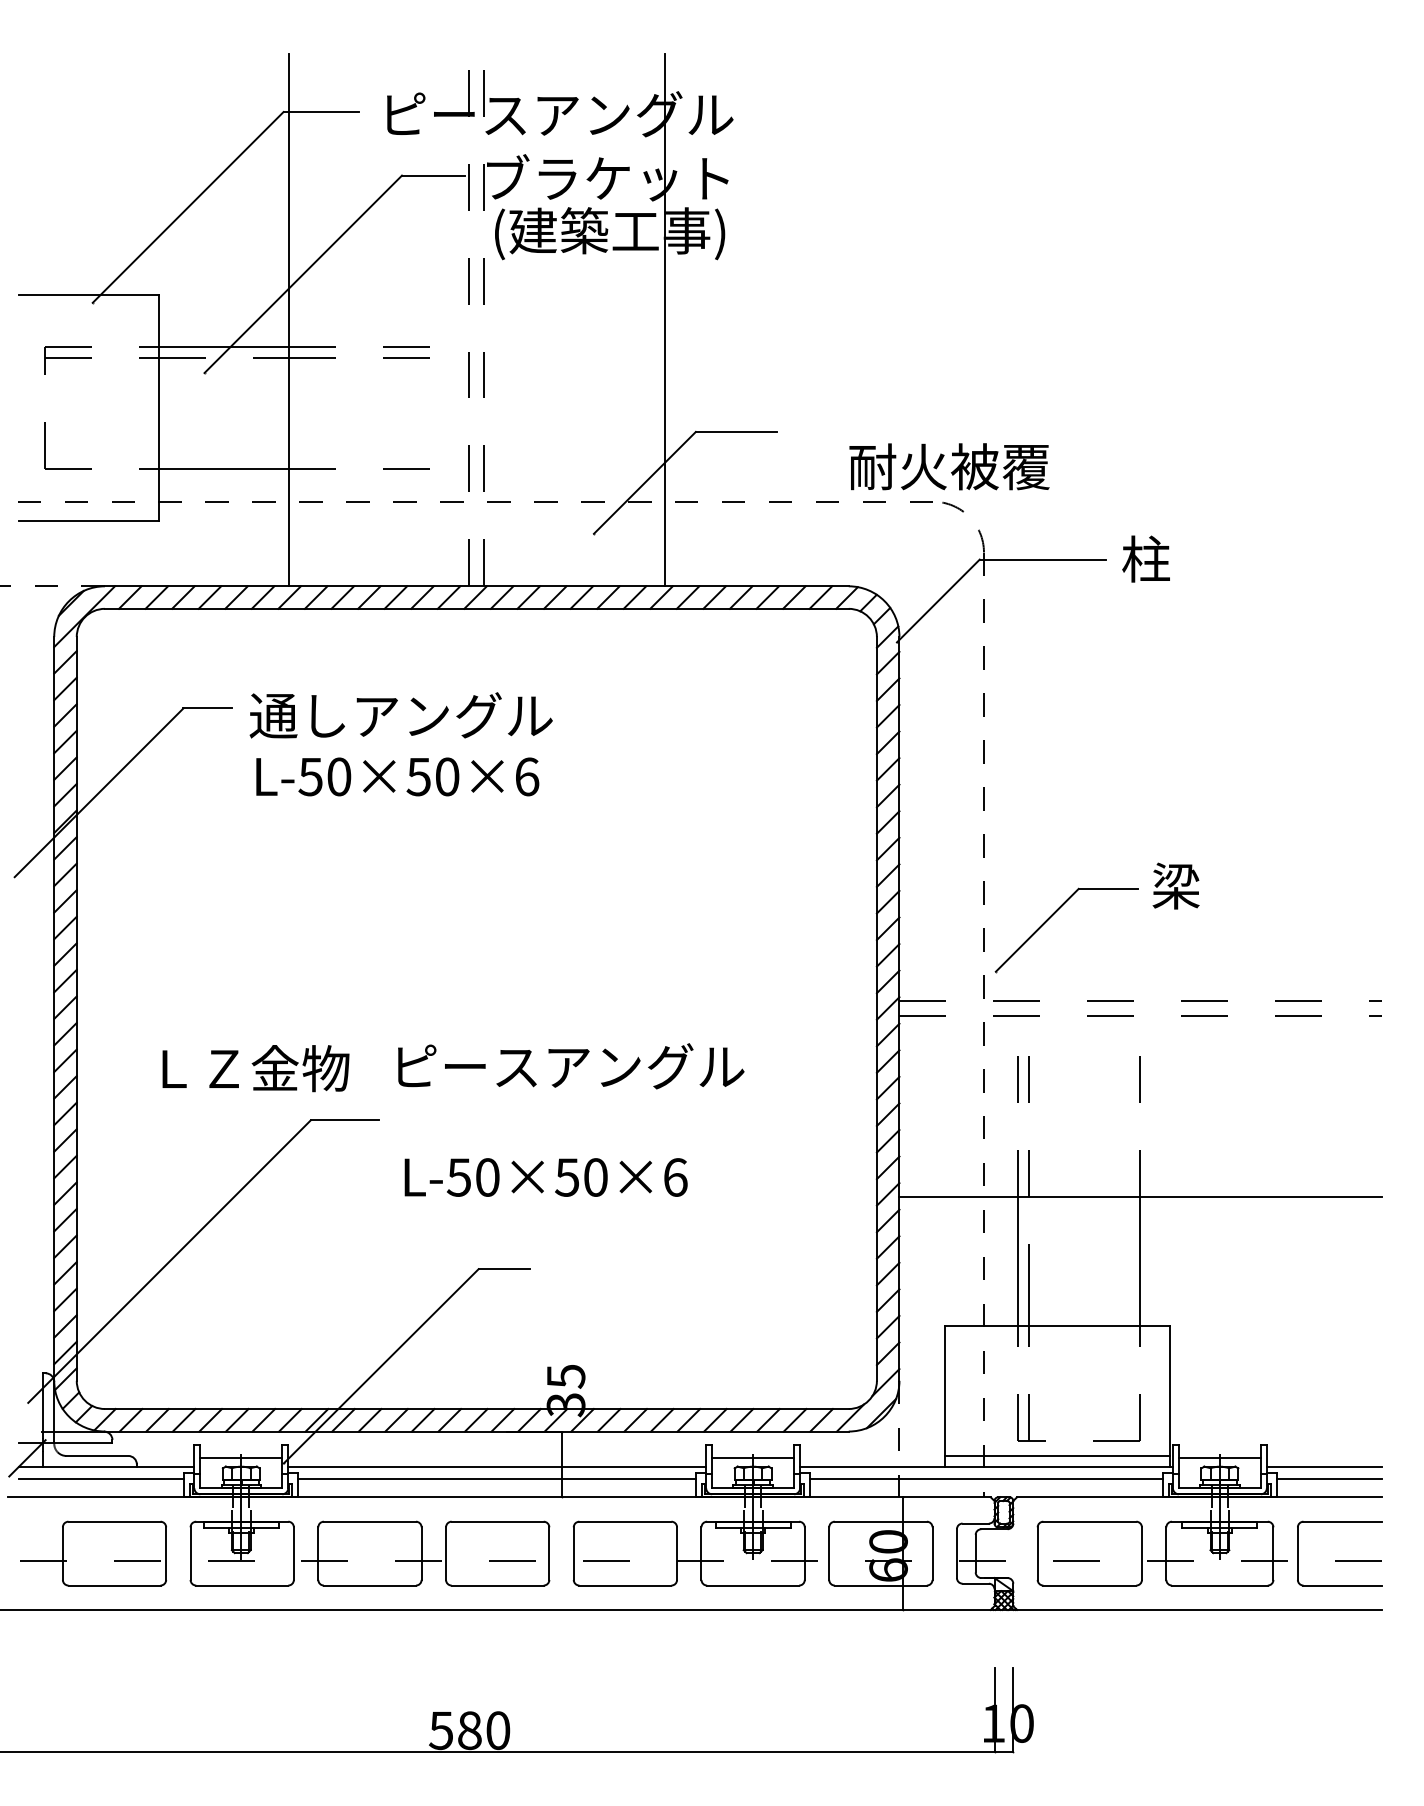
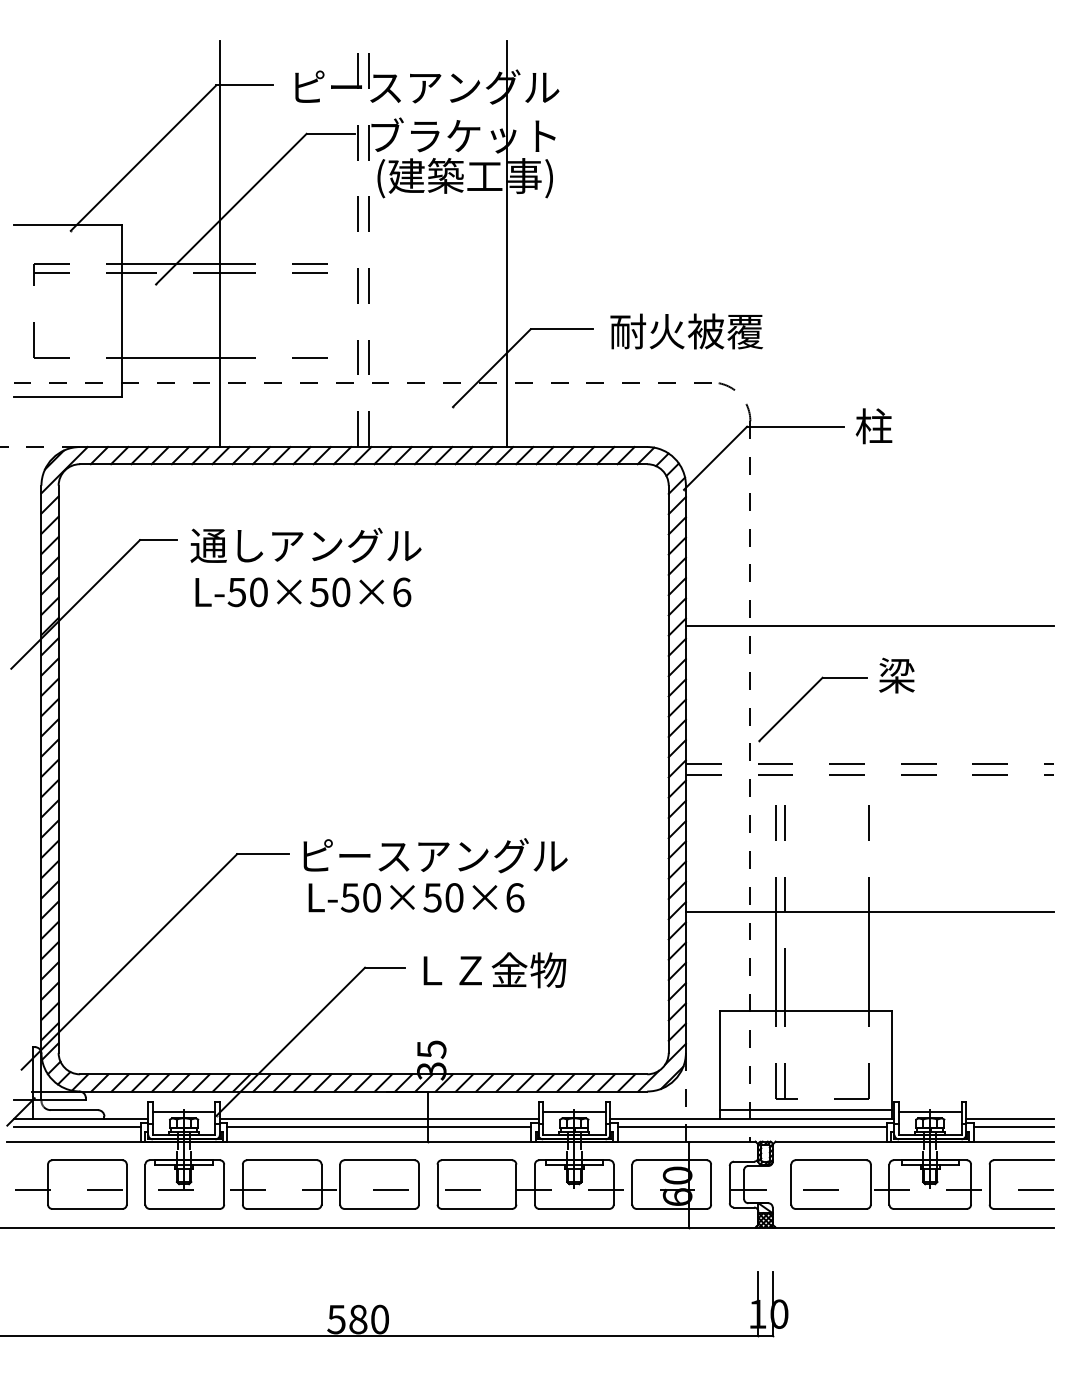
text: (949, 466) -> (686, 331), moved
line: (1140, 821) -> (869, 626), added
text: (571, 1066) -> (435, 855), moved
text: (255, 1068) -> (494, 970), moved

